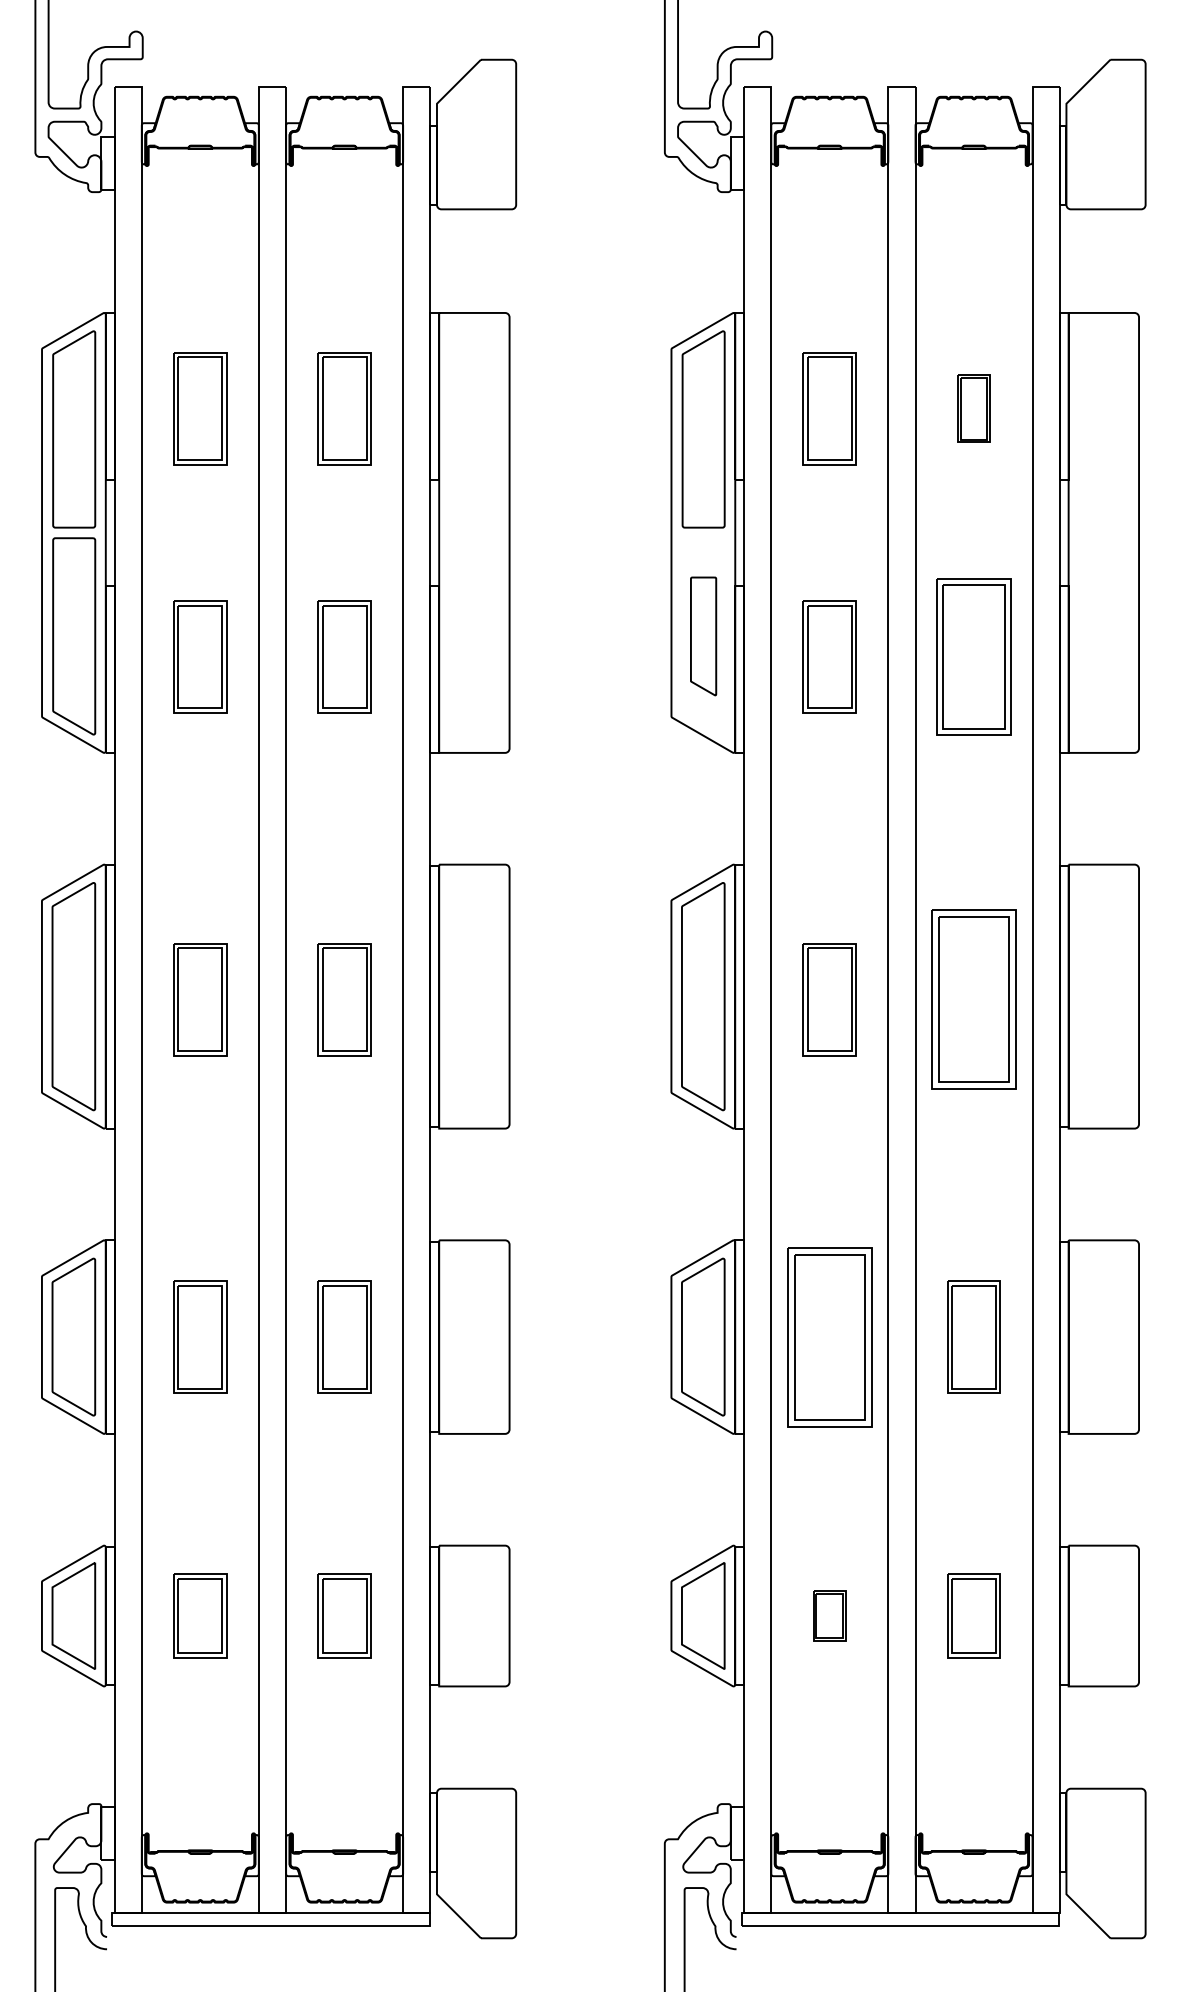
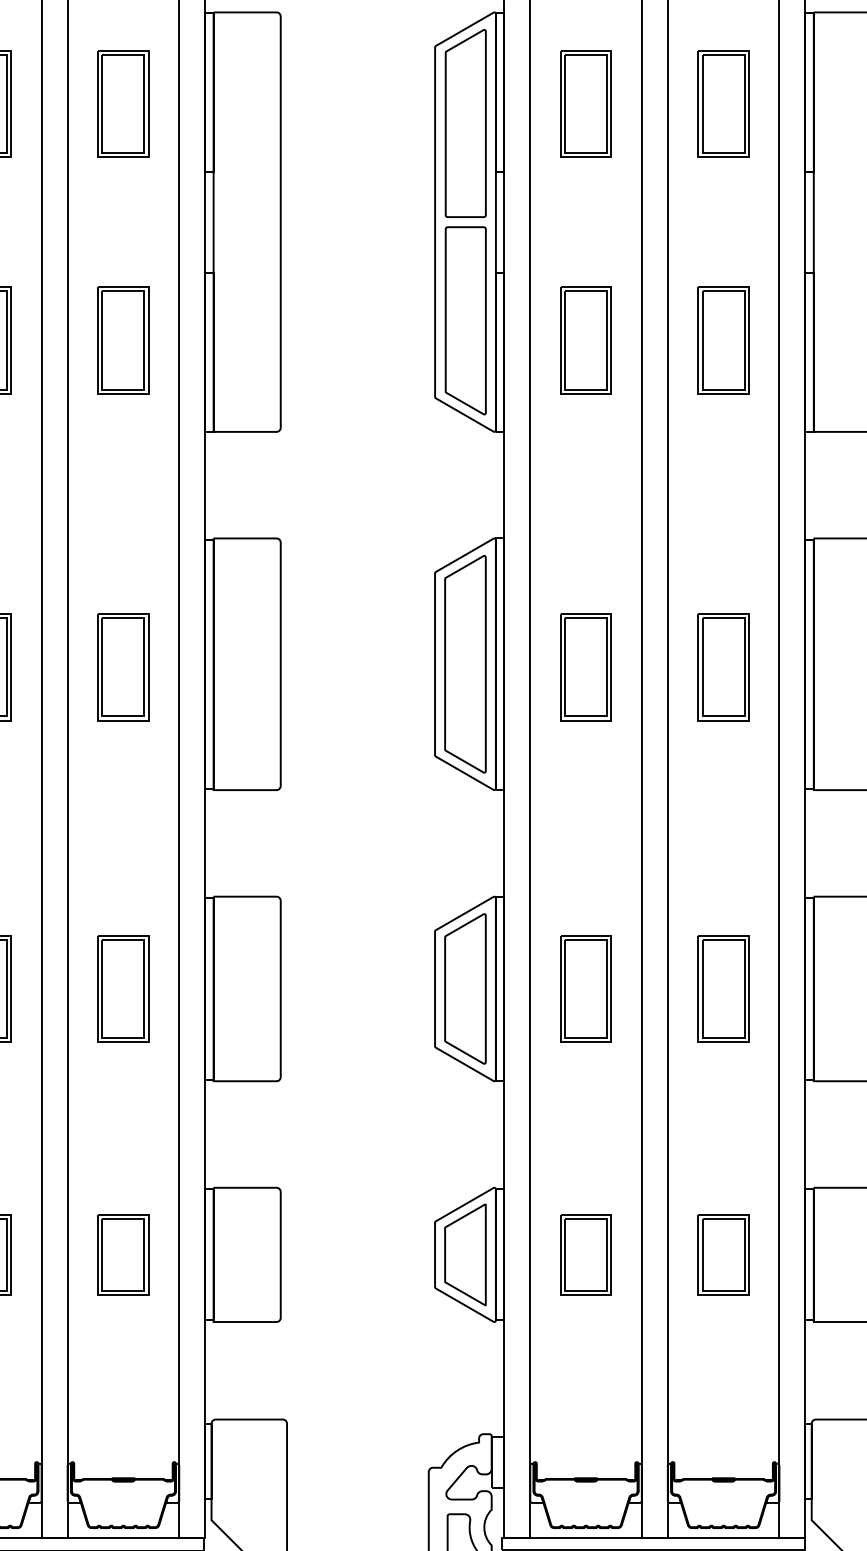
part: (973, 408) -> (723, 103), size x1.67
part: (703, 636) -> (465, 320), size x1.67
part: (973, 656) -> (723, 339), size x0.71
part: (973, 999) -> (723, 667), size x0.62
part: (829, 1336) -> (585, 988), size x0.62
part: (829, 1615) -> (585, 1254), size x1.67

